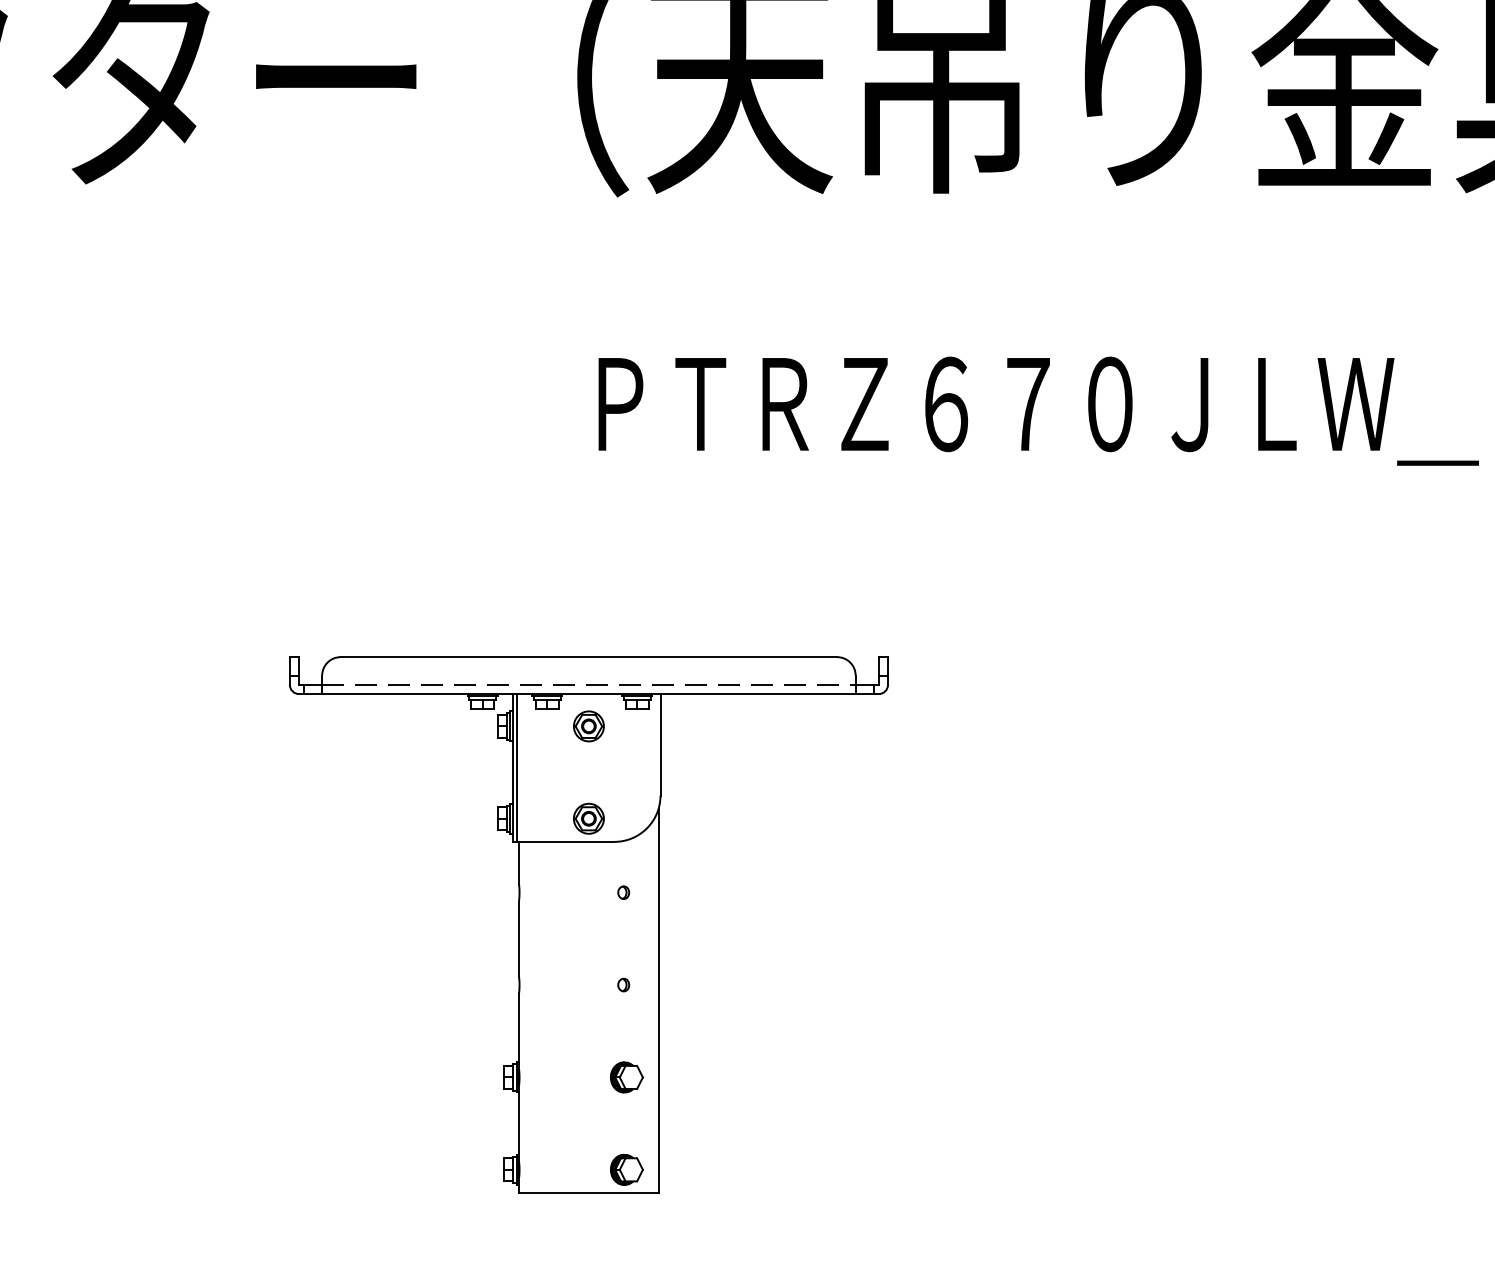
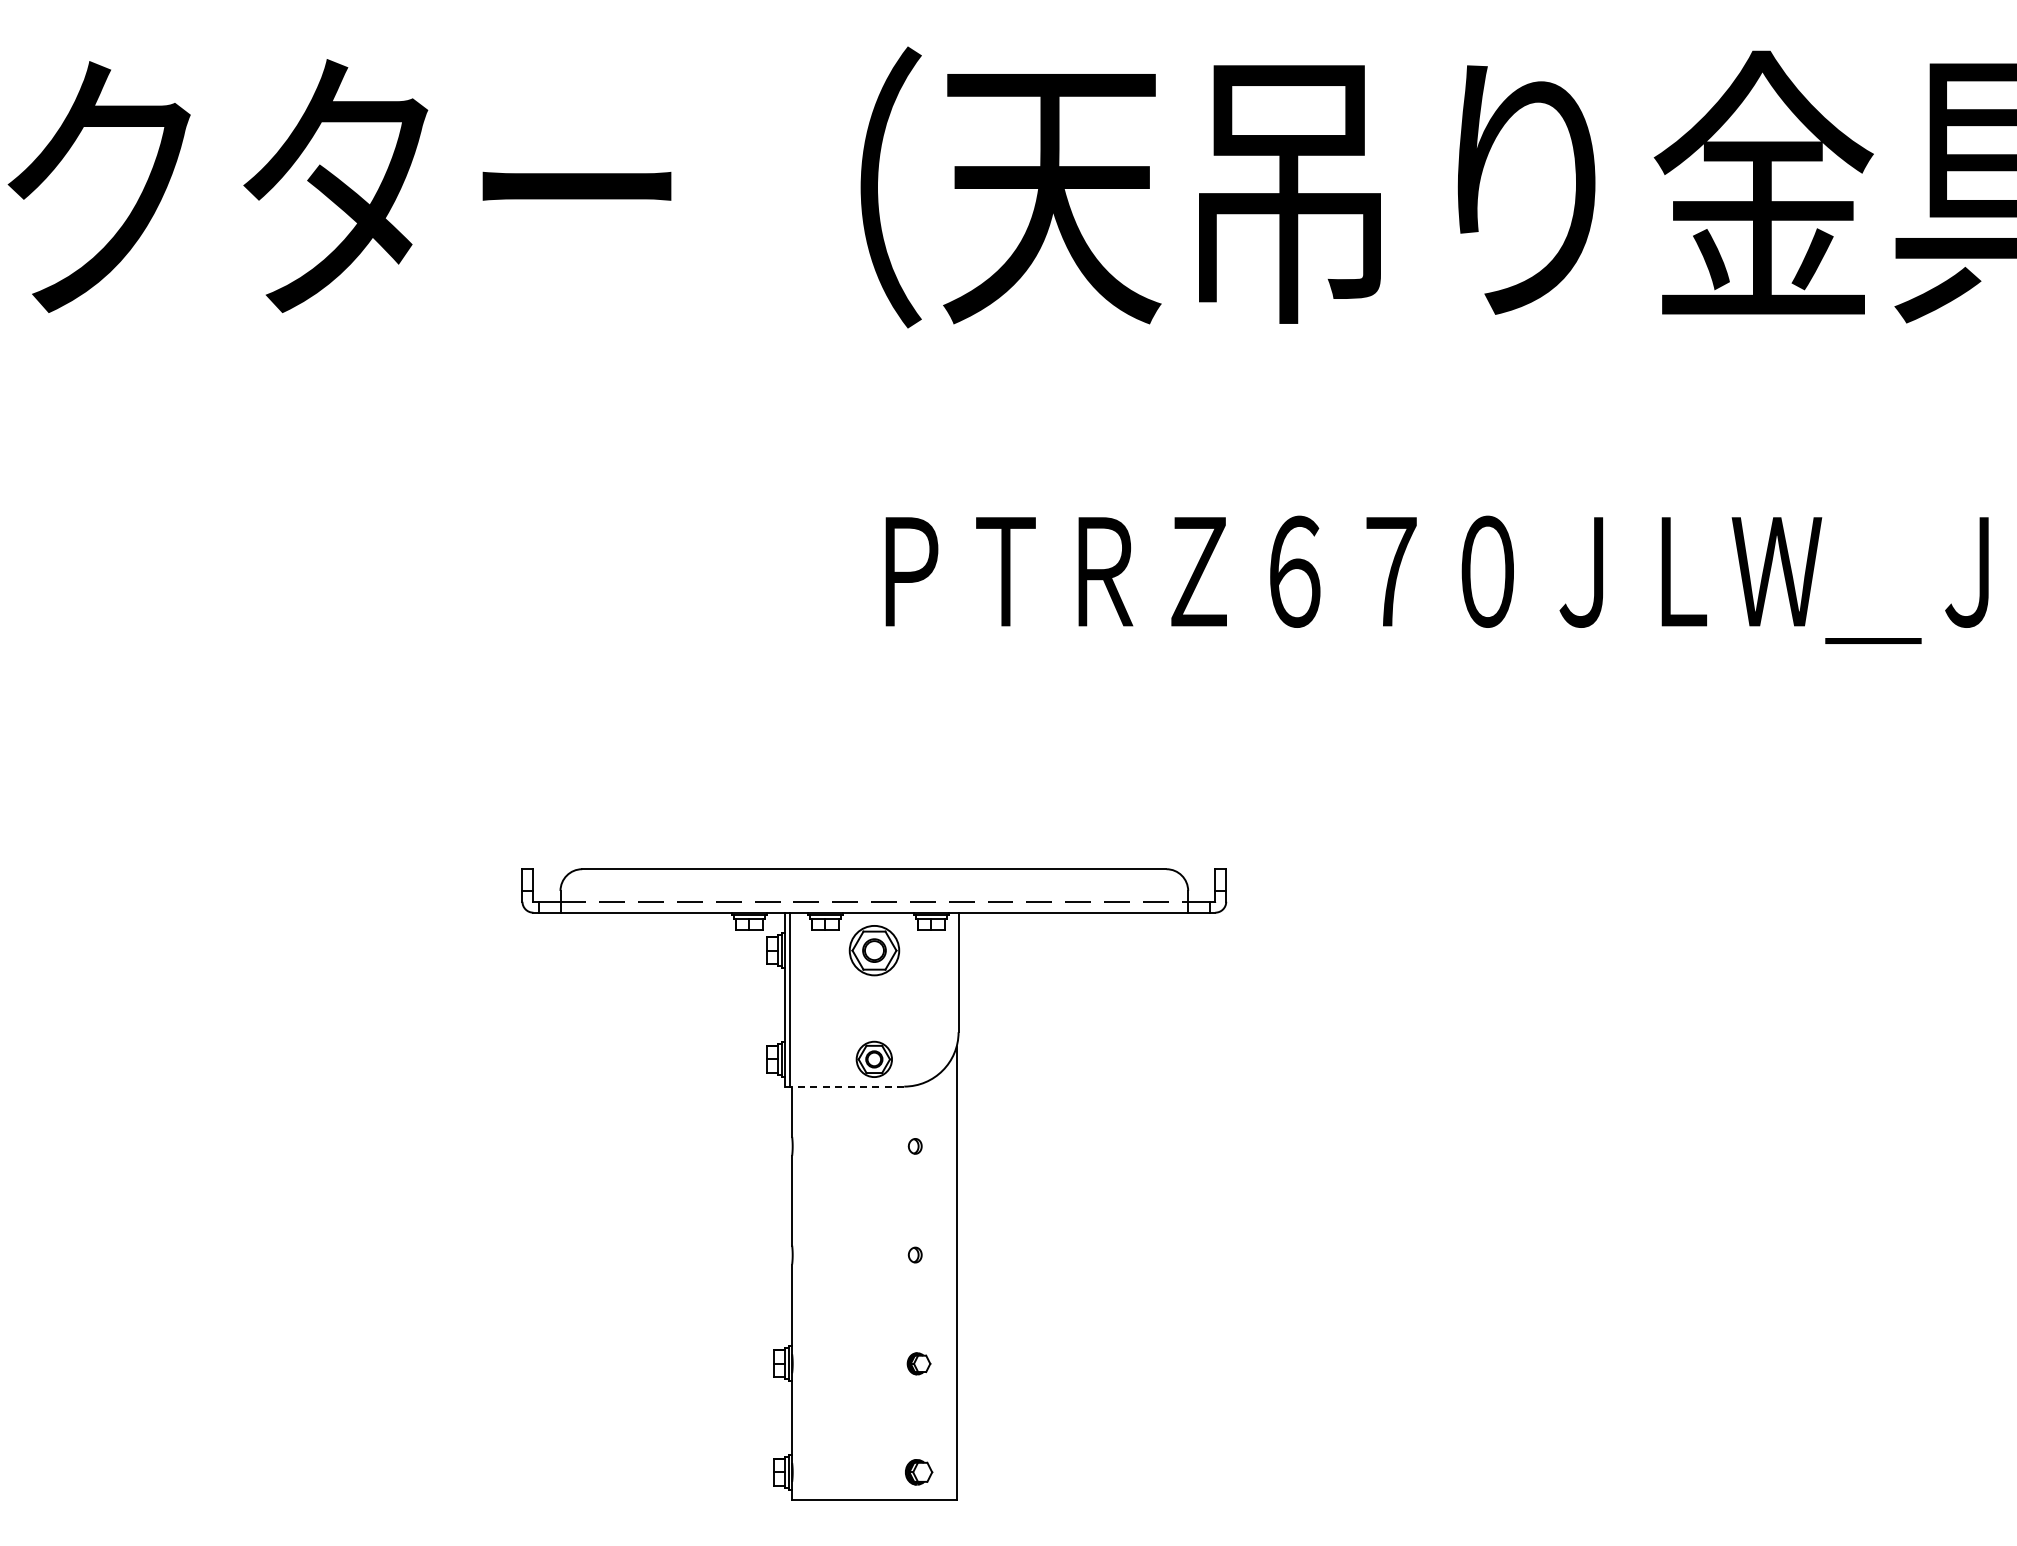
part: (588, 726) -> (873, 950), size x1.4
line: (563, 841) -> (844, 1086), solid -> dashed
part: (626, 1077) -> (918, 1363), size x0.6
part: (626, 1169) -> (918, 1471), size x0.7

